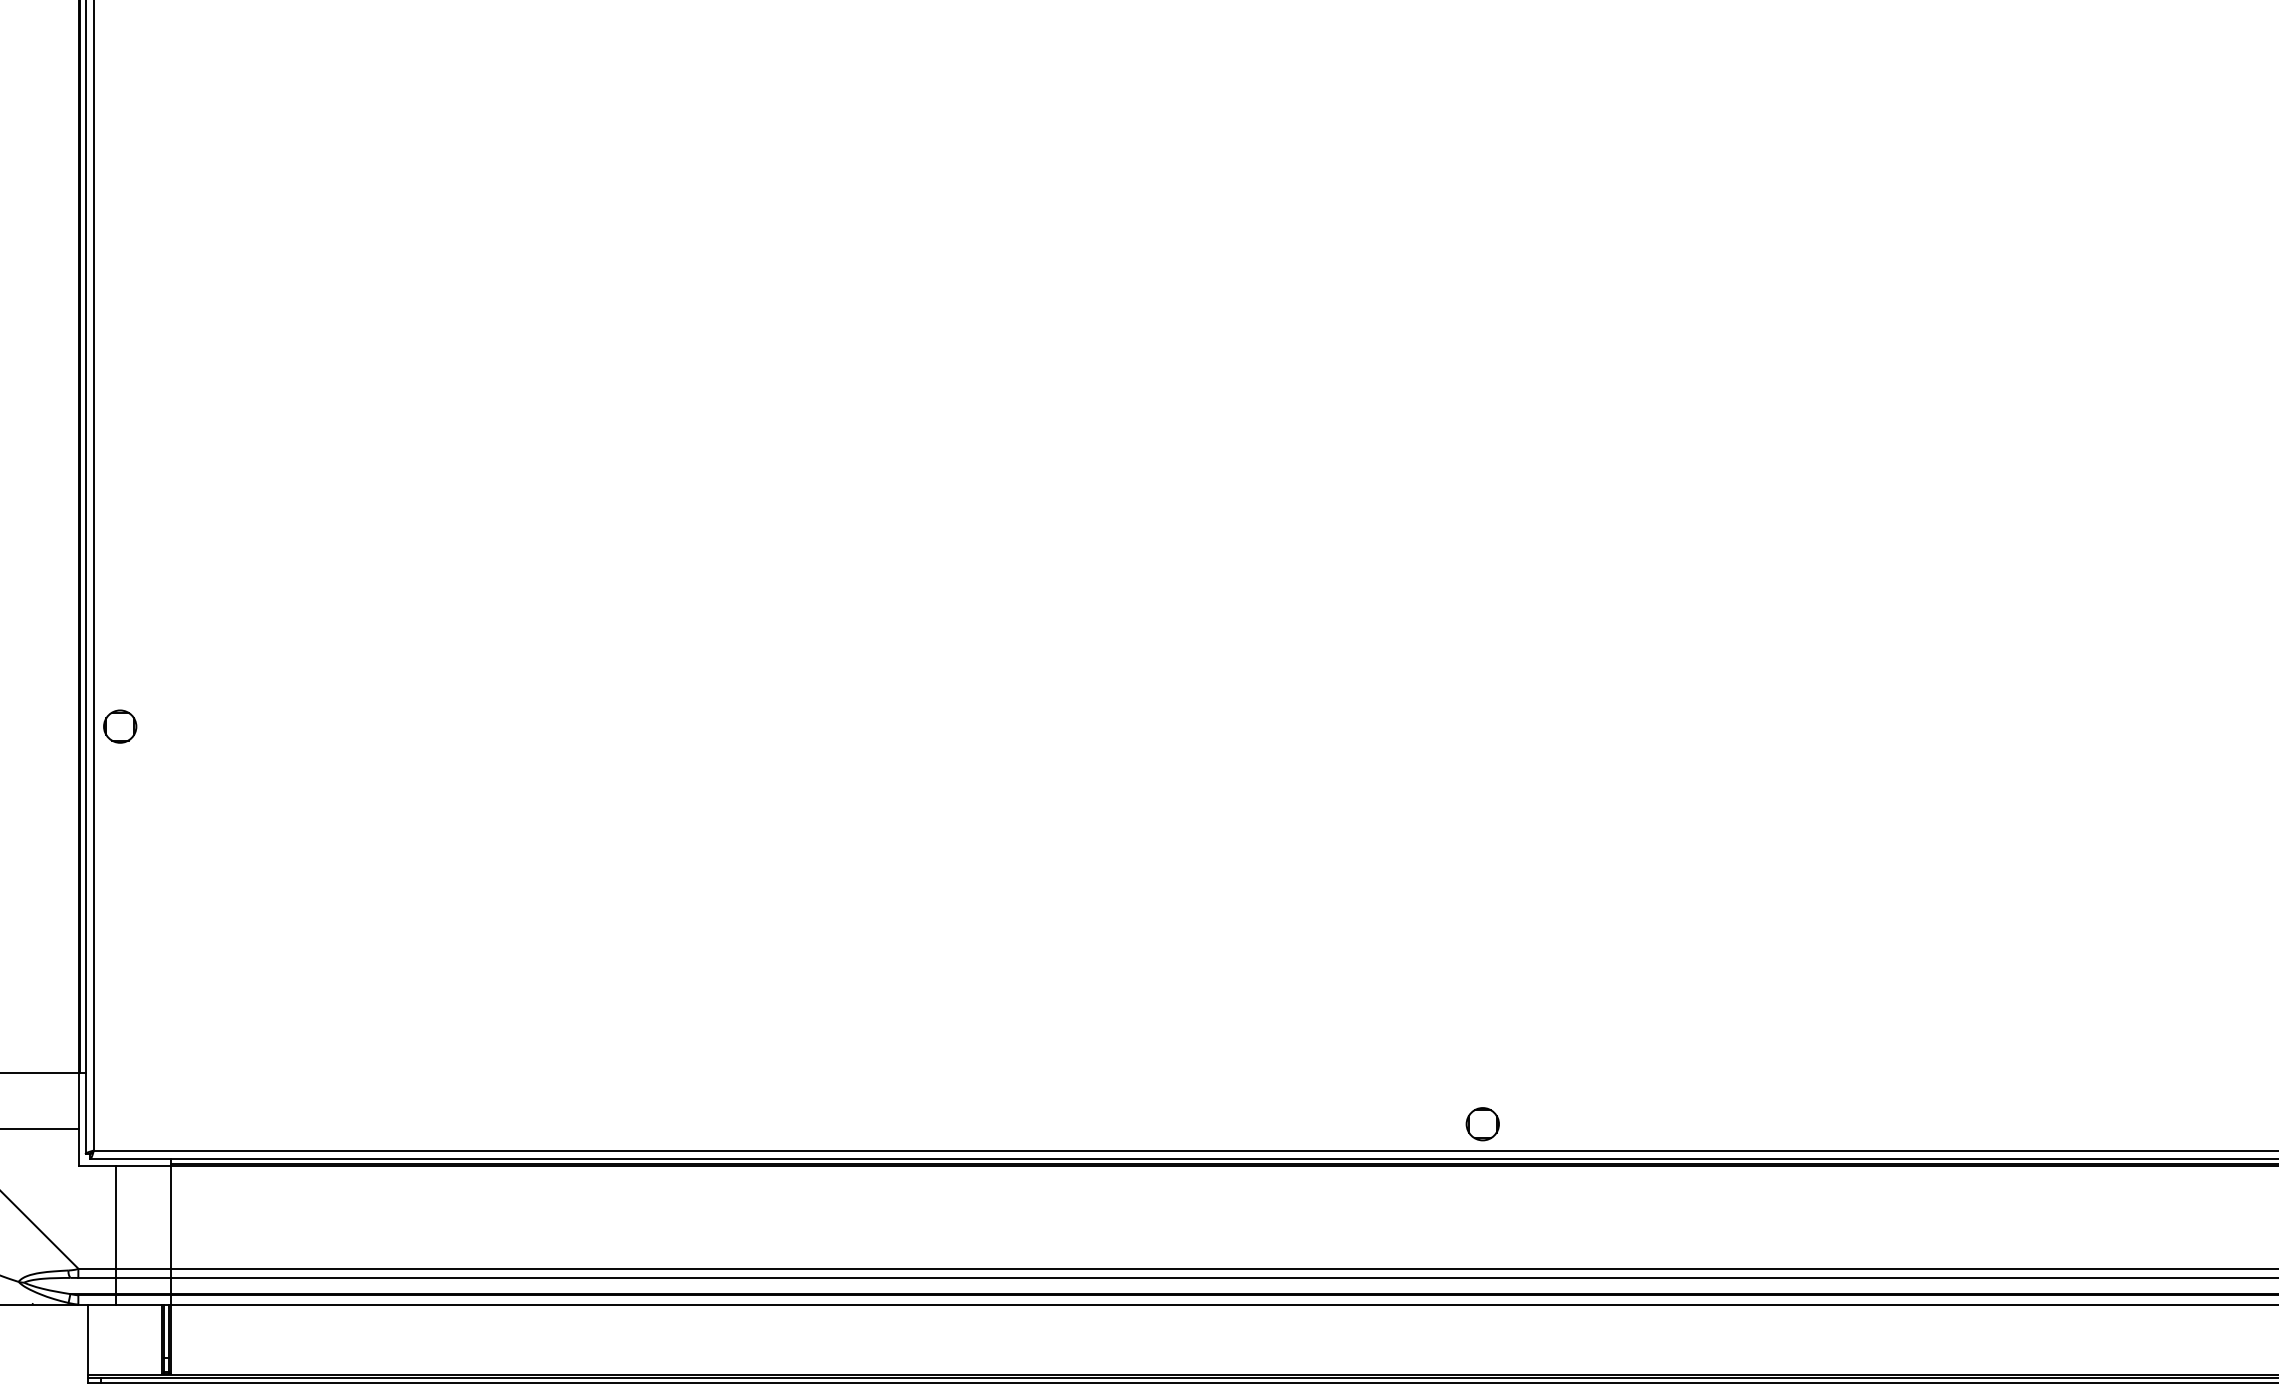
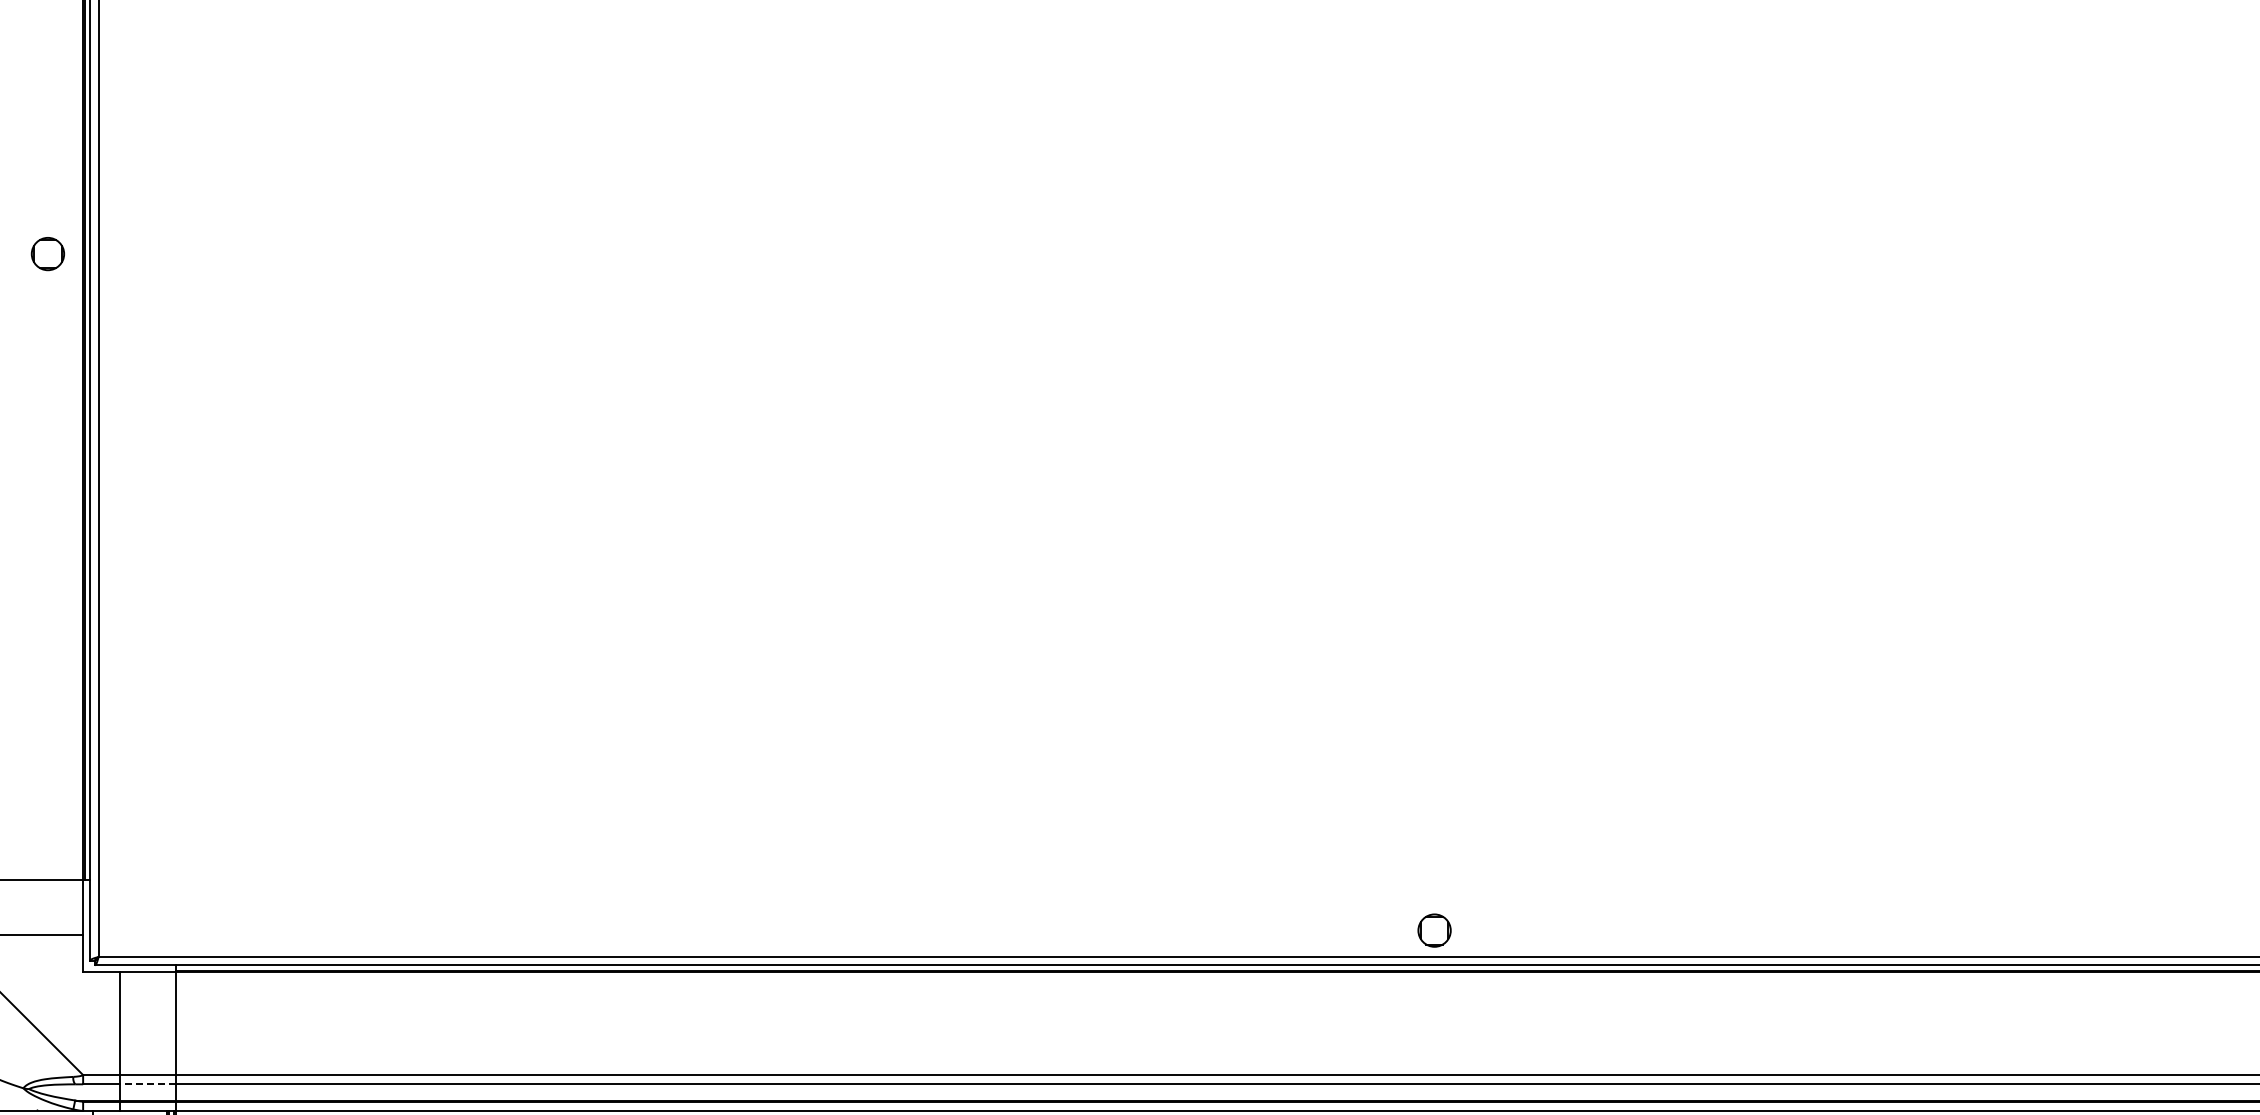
part: (120, 726) -> (48, 253), moved
part: (1482, 1124) -> (1434, 930), moved
line: (143, 1277) -> (148, 1083), solid -> dashed

